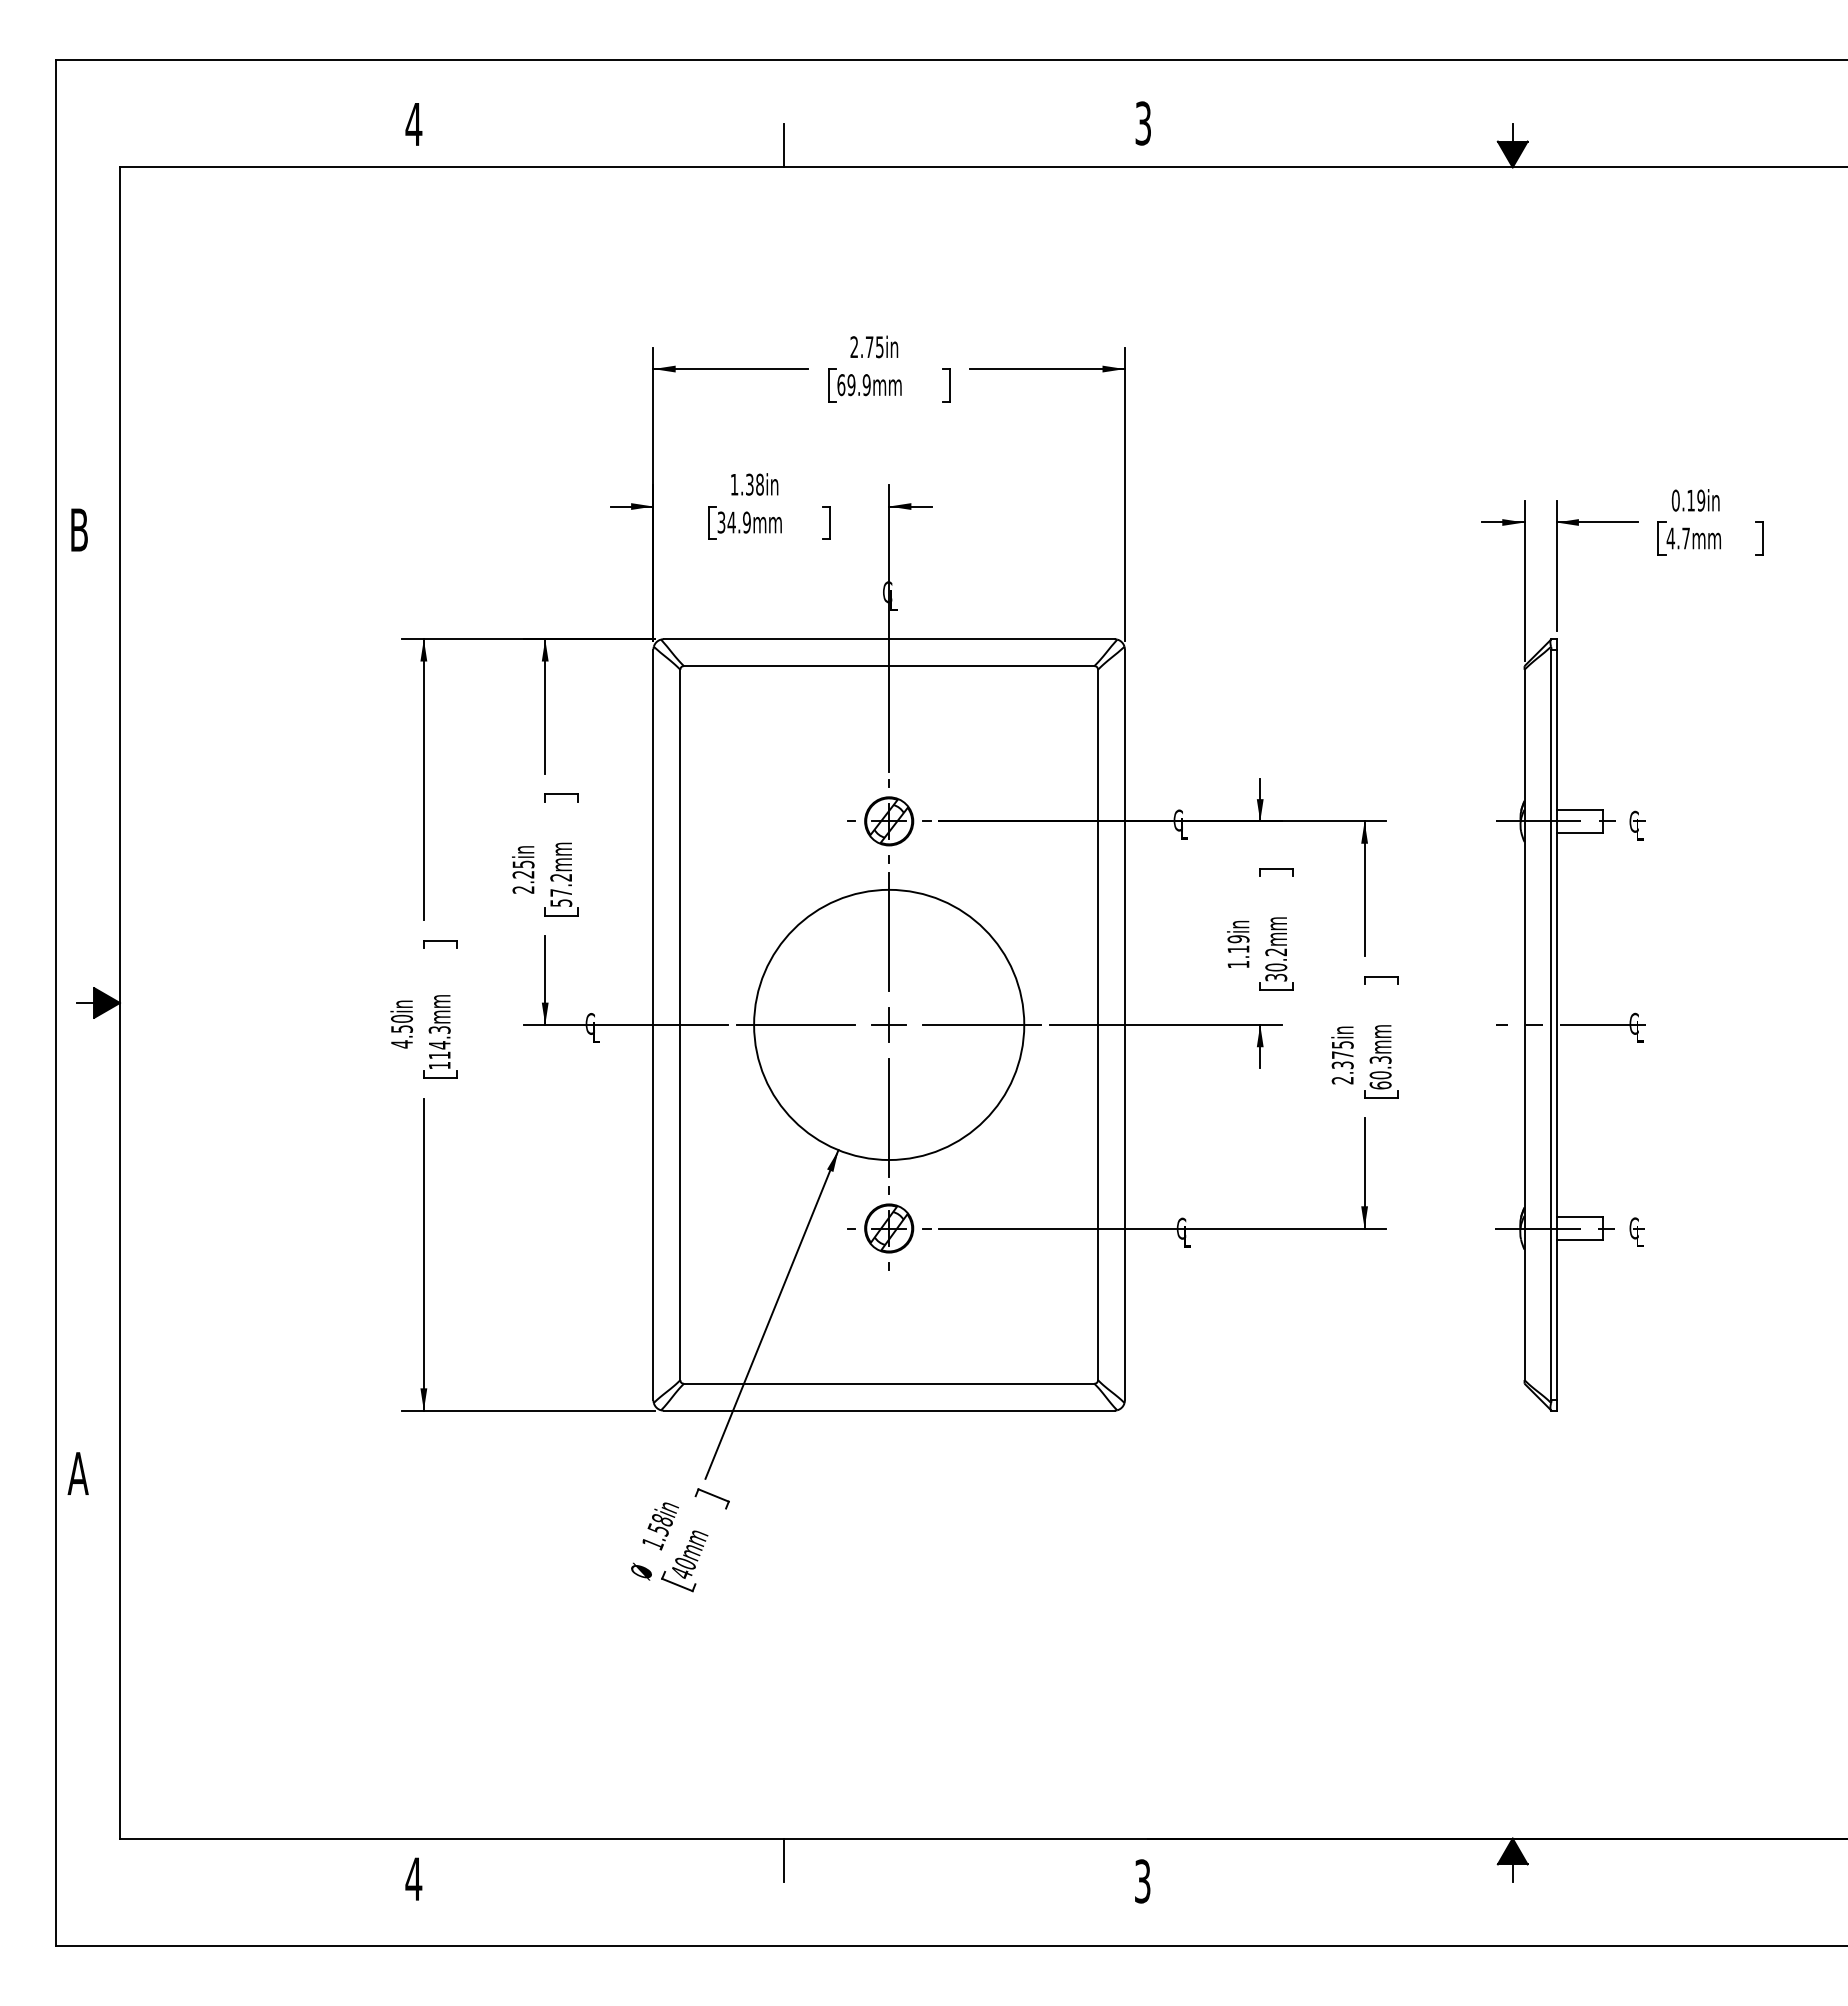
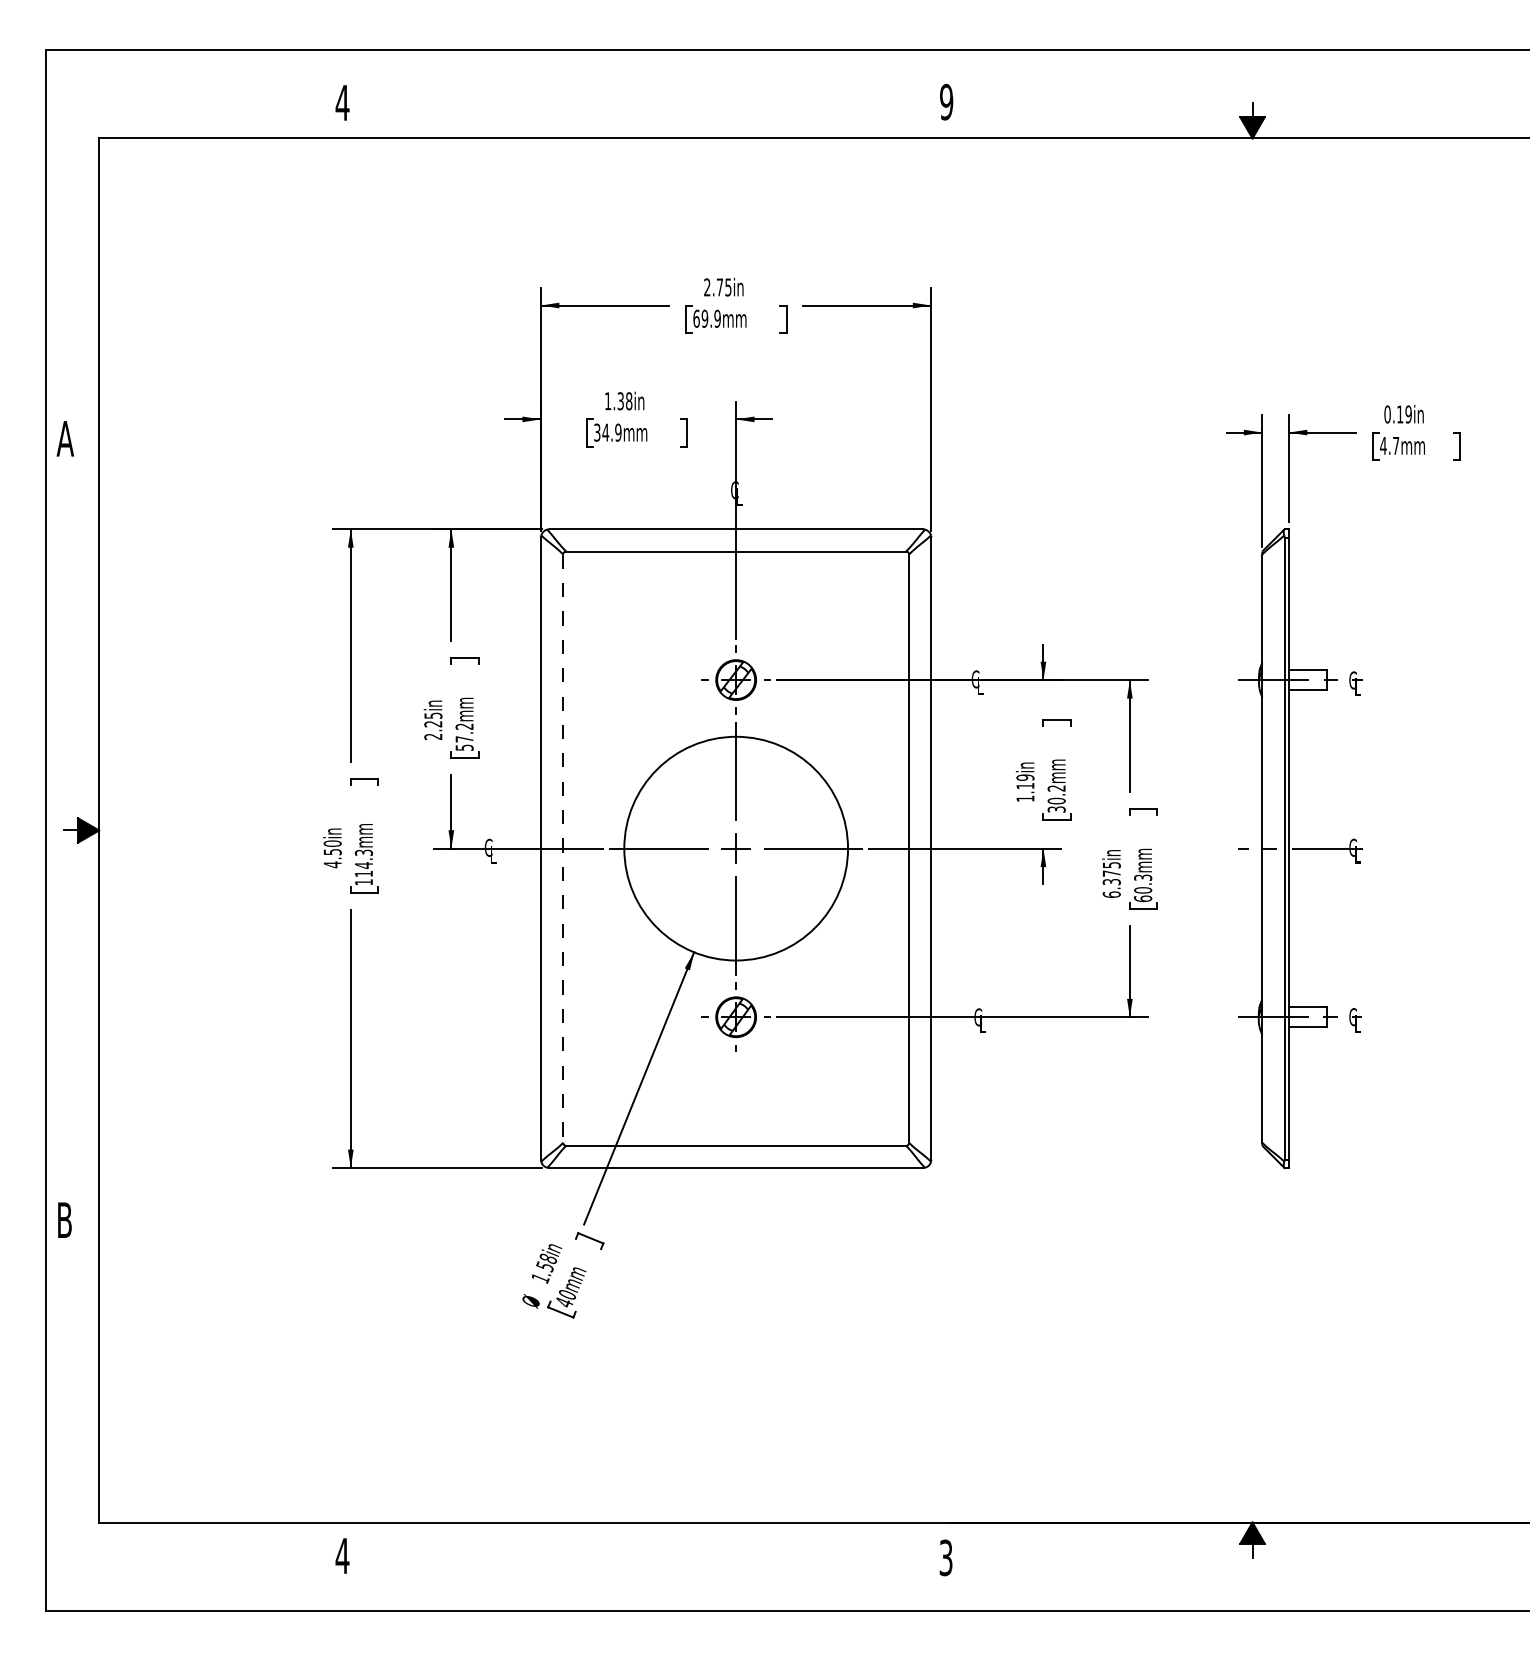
text: (1143, 123) -> (946, 102), 3 -> 9
line: (784, 145) -> (649, 120), removed
text: (78, 529) -> (64, 438), B -> A
line: (680, 1025) -> (563, 849), solid -> dashed
text: (1342, 1080) -> (1111, 894), 2.375in -> 6.375in
text: (77, 1473) -> (64, 1220), A -> B
line: (784, 1859) -> (649, 1539), removed

